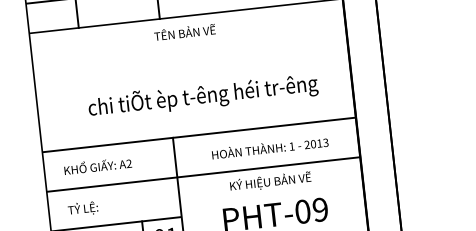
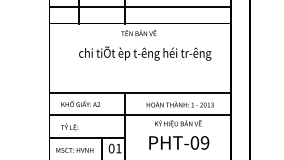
text: (203, 95) -> (145, 53), moved

